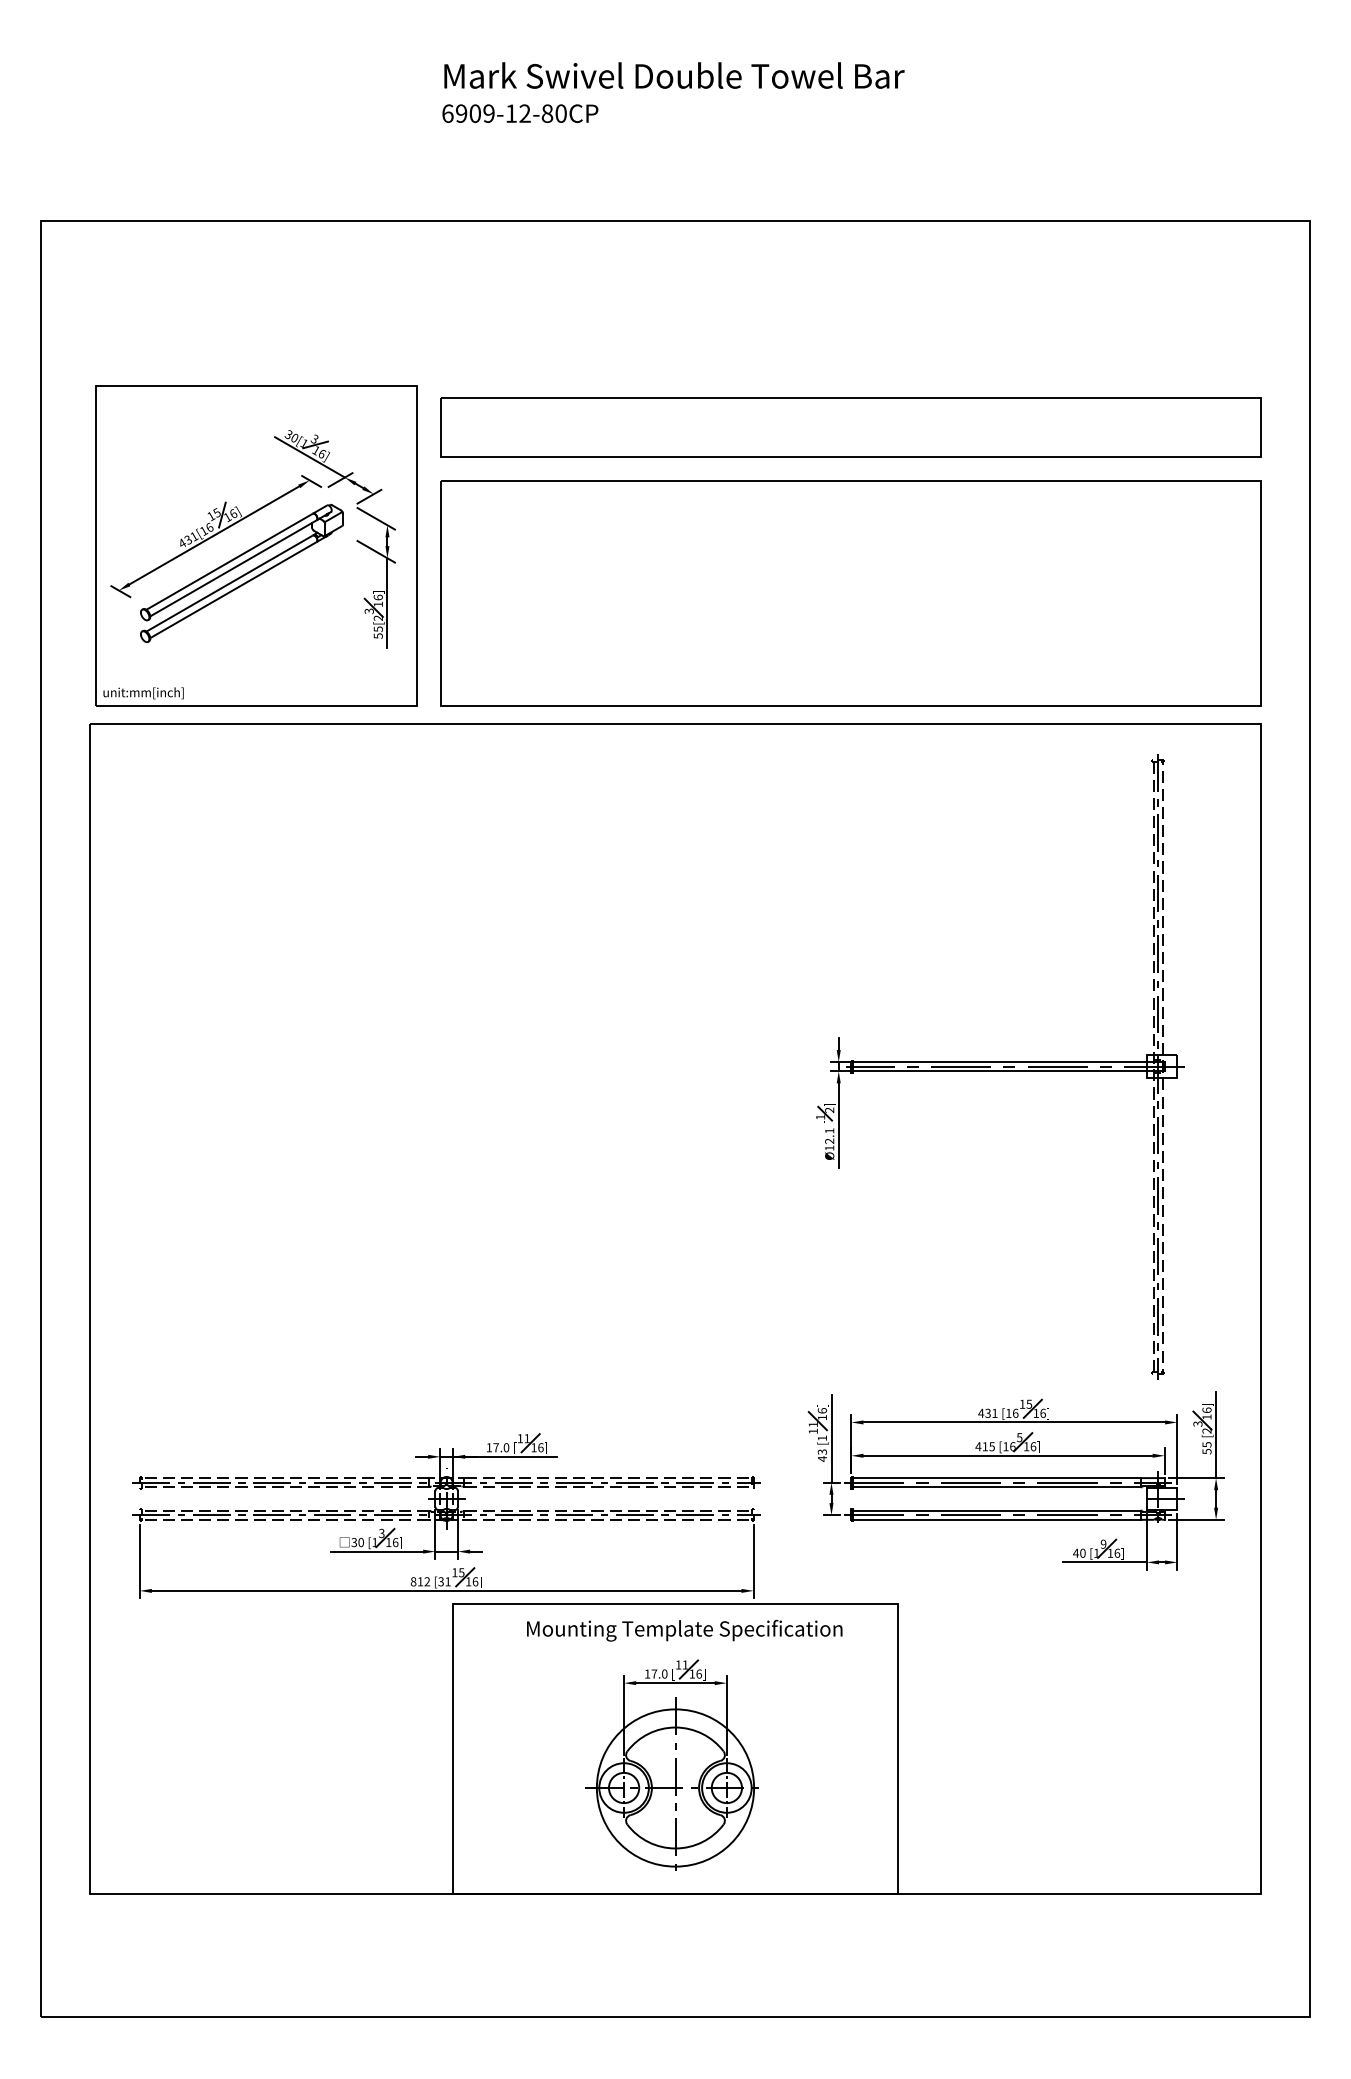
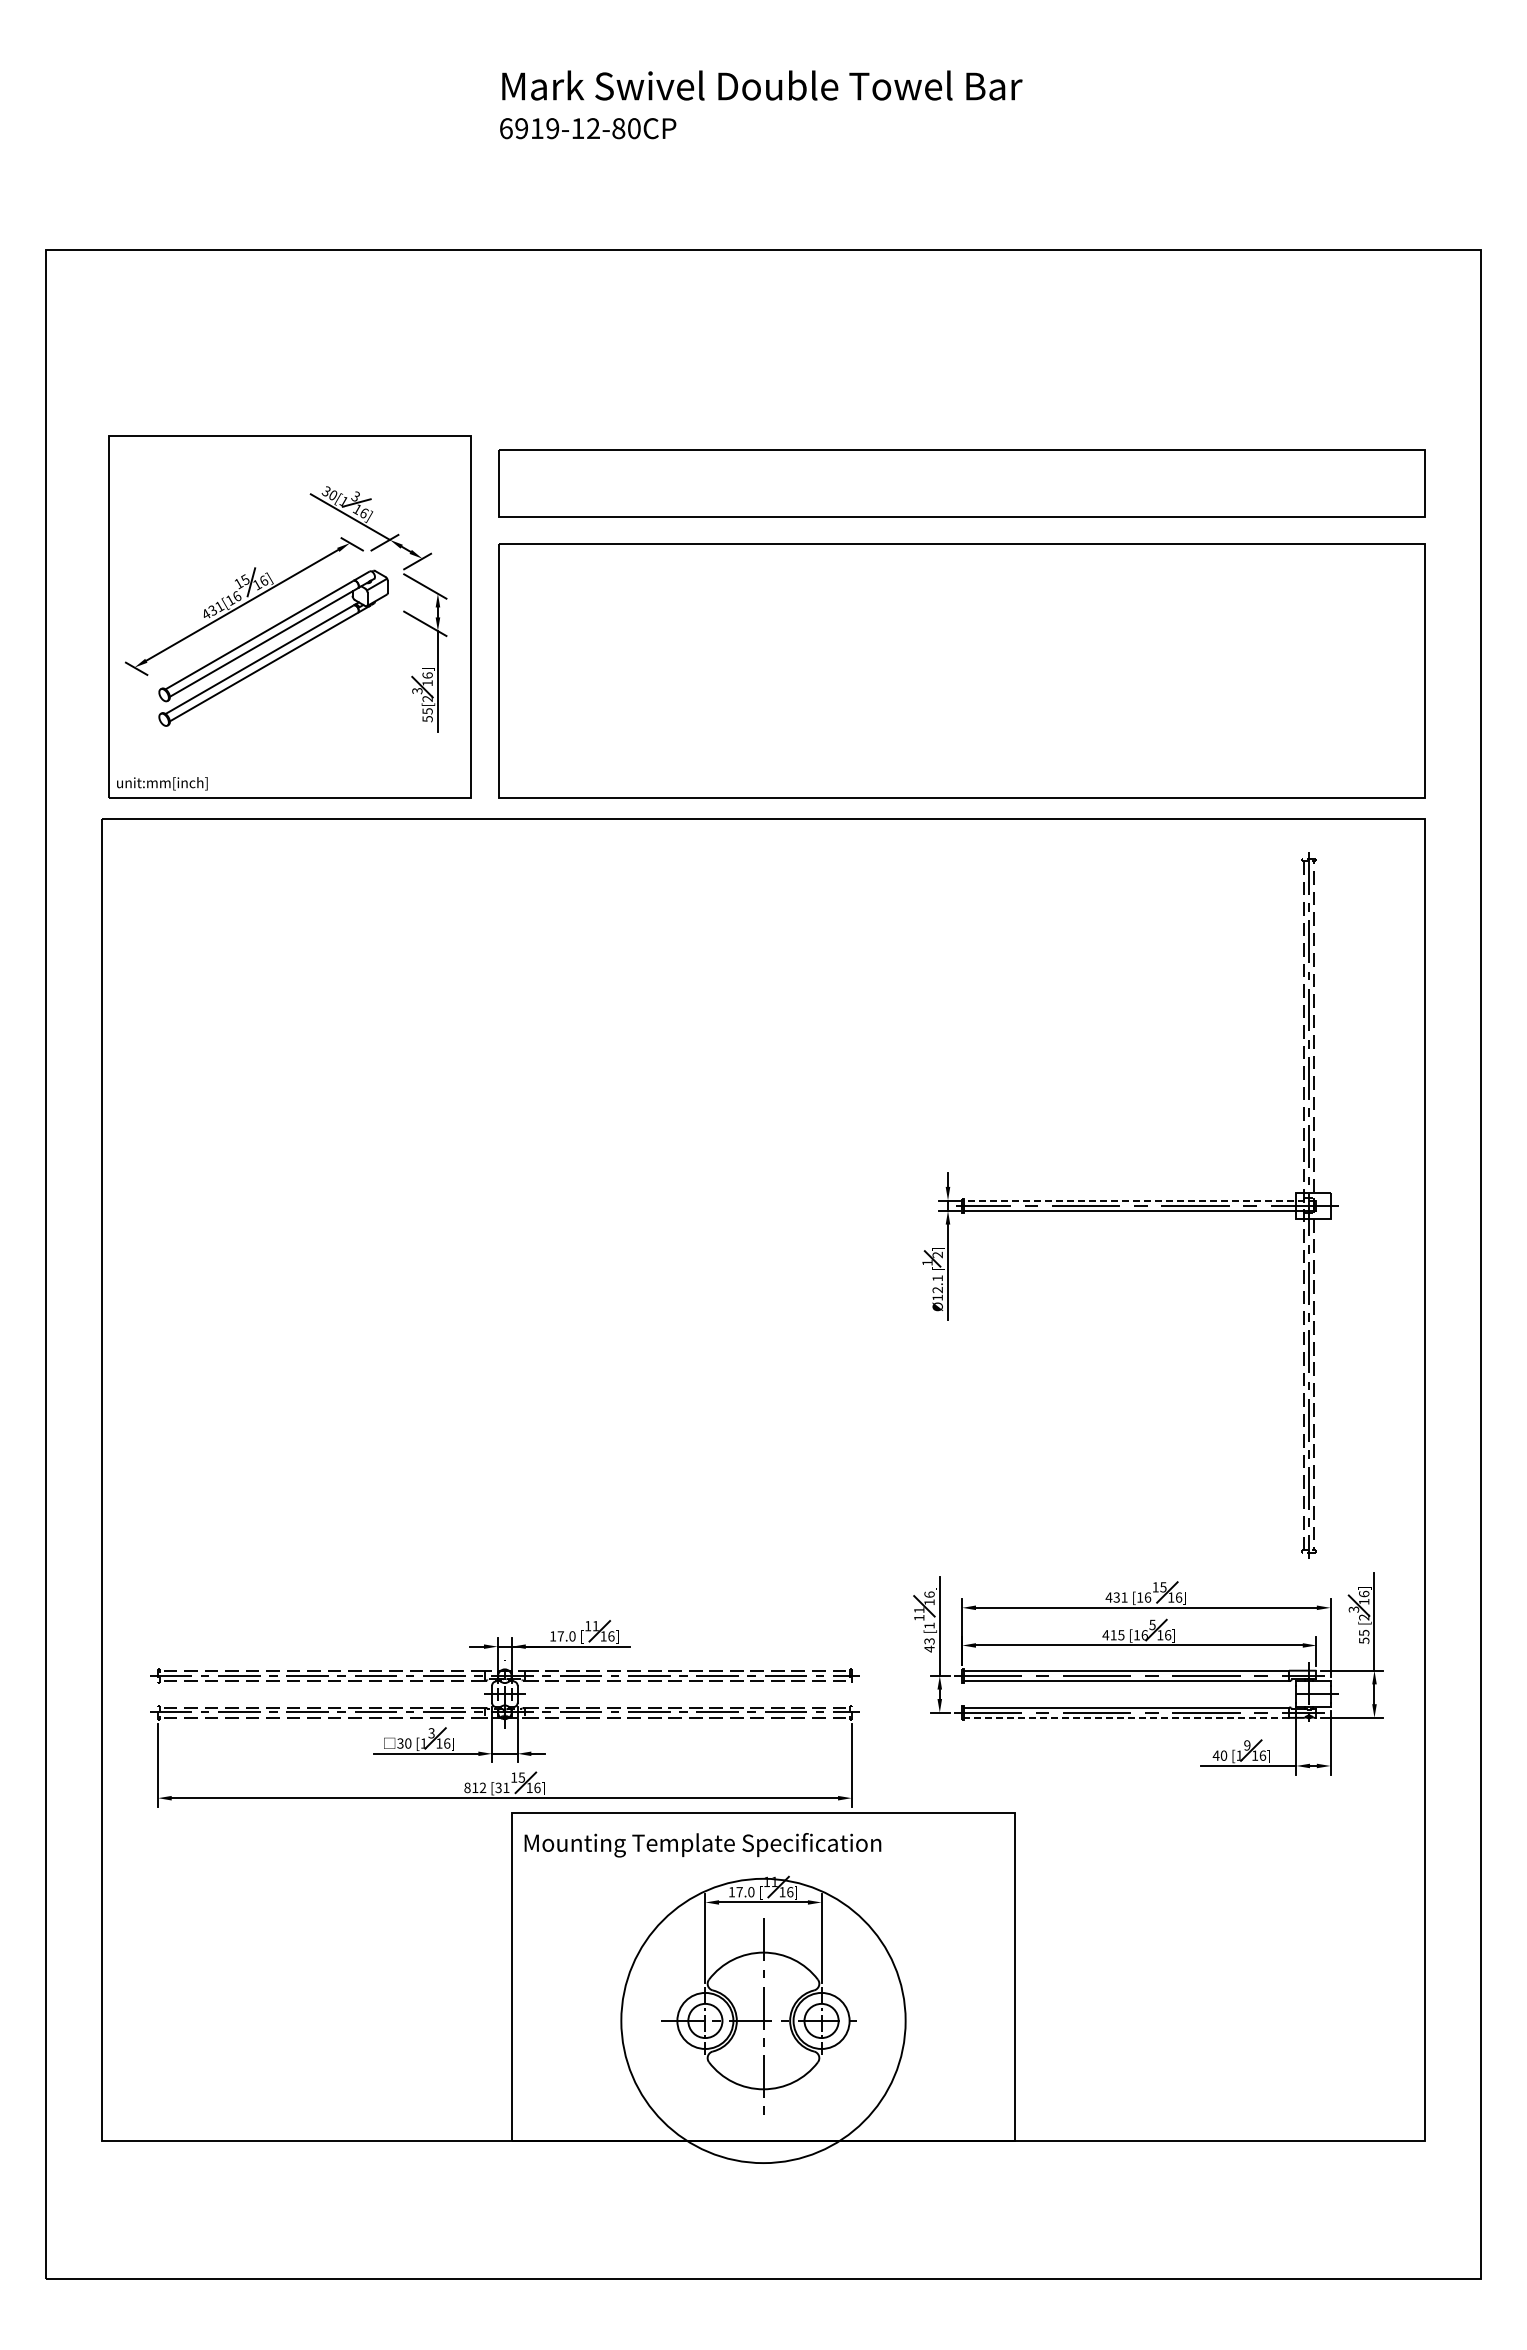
text: (475, 113) -> (537, 128), 6909-12-80CP -> 6919-12-80CP
line: (1009, 1062) -> (1140, 1200), solid -> dashed
line: (996, 1519) -> (1126, 1717), solid -> dashed
text: (684, 1630) -> (702, 1845), moved
circle: (675, 1787) -> (763, 2020), size x1.6

